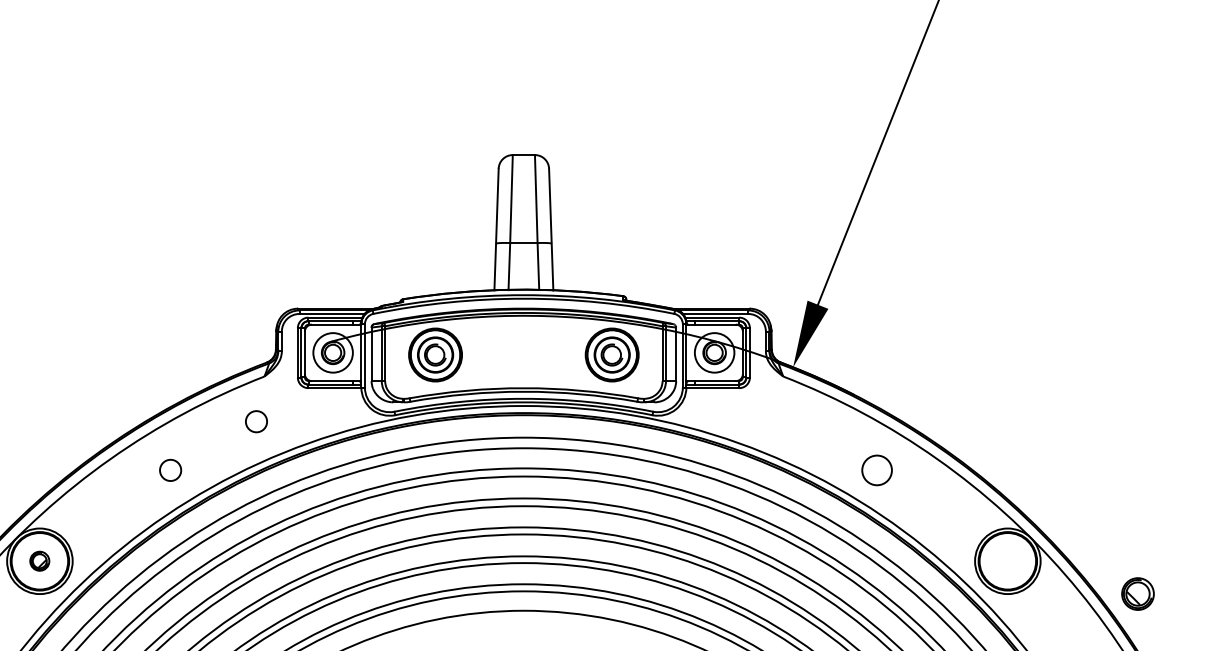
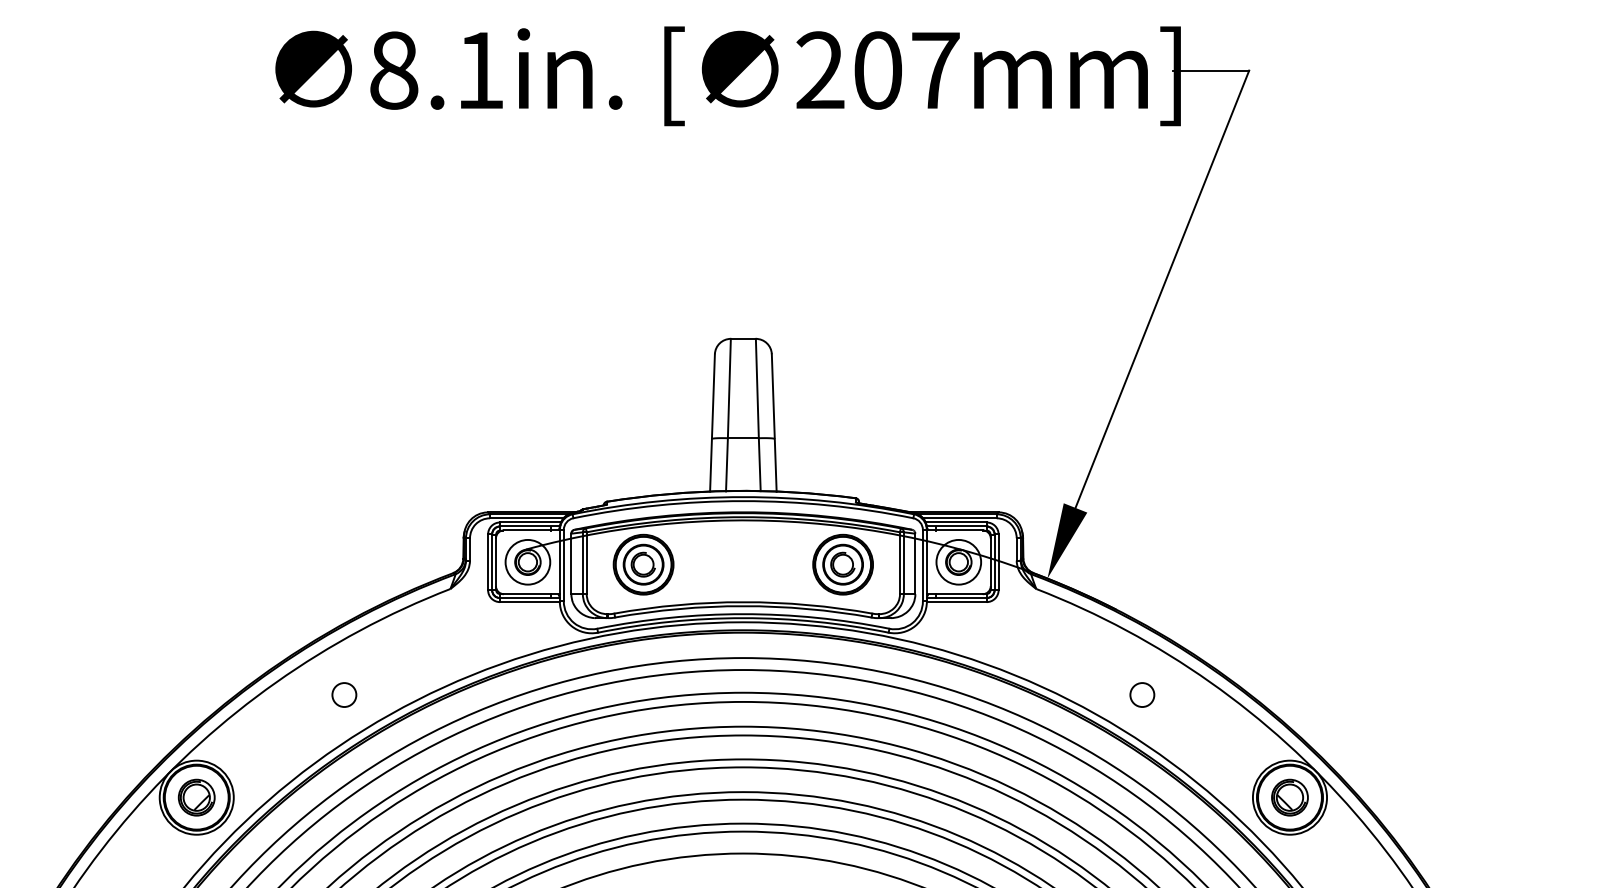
circle: (256, 421) -> (441, 639), removed
circle: (877, 469) -> (1142, 694), size x0.71
part: (39, 561) -> (196, 797), size x1.67
part: (1137, 593) -> (1289, 797), moved

